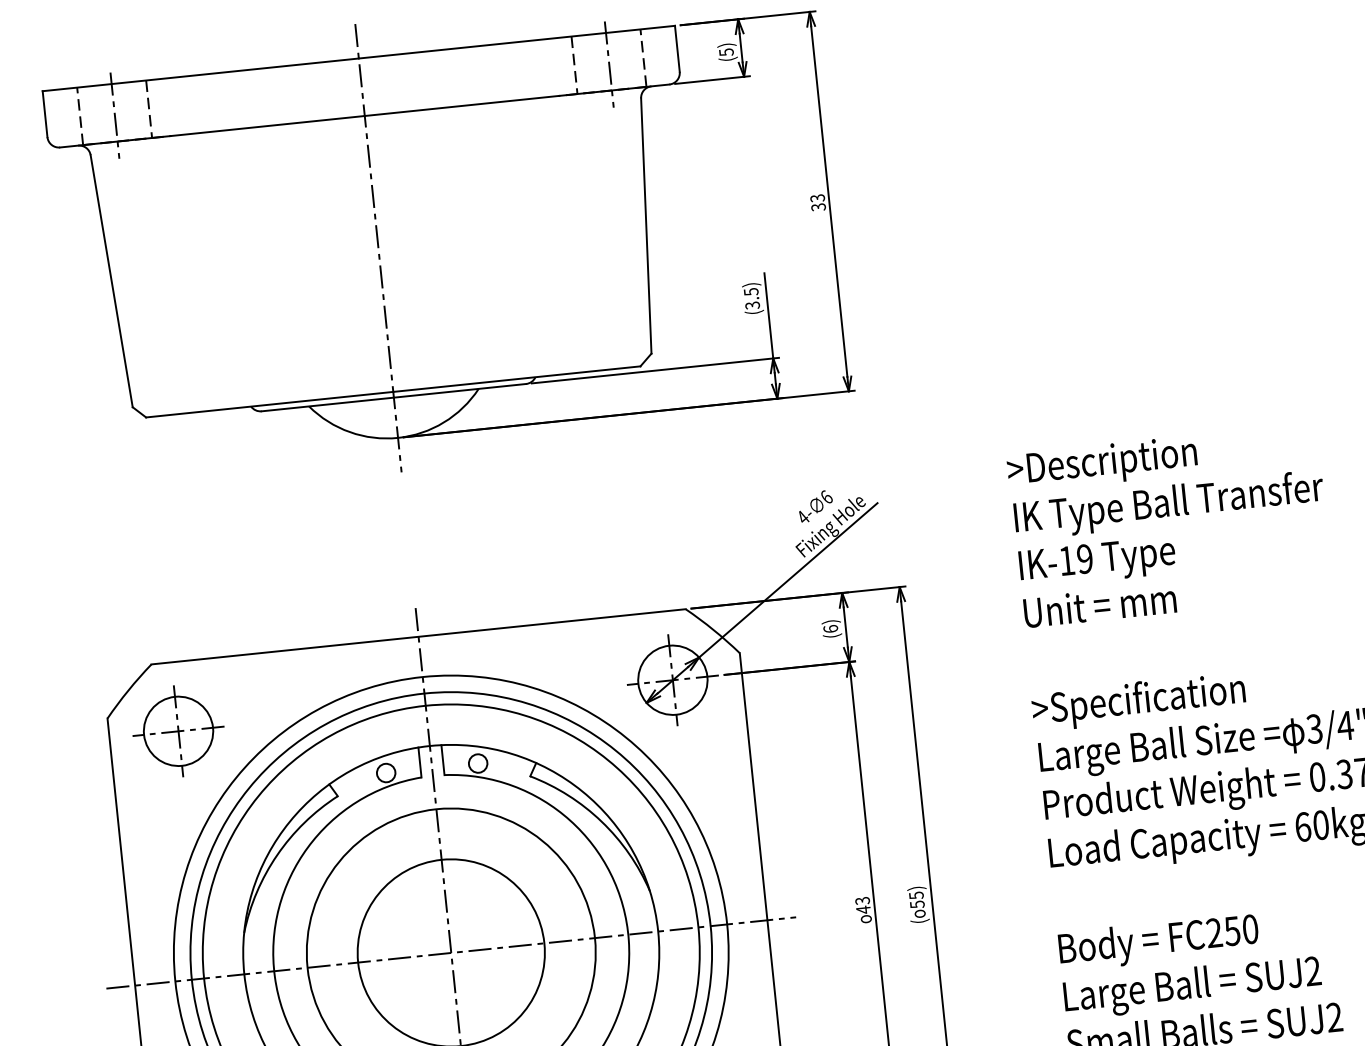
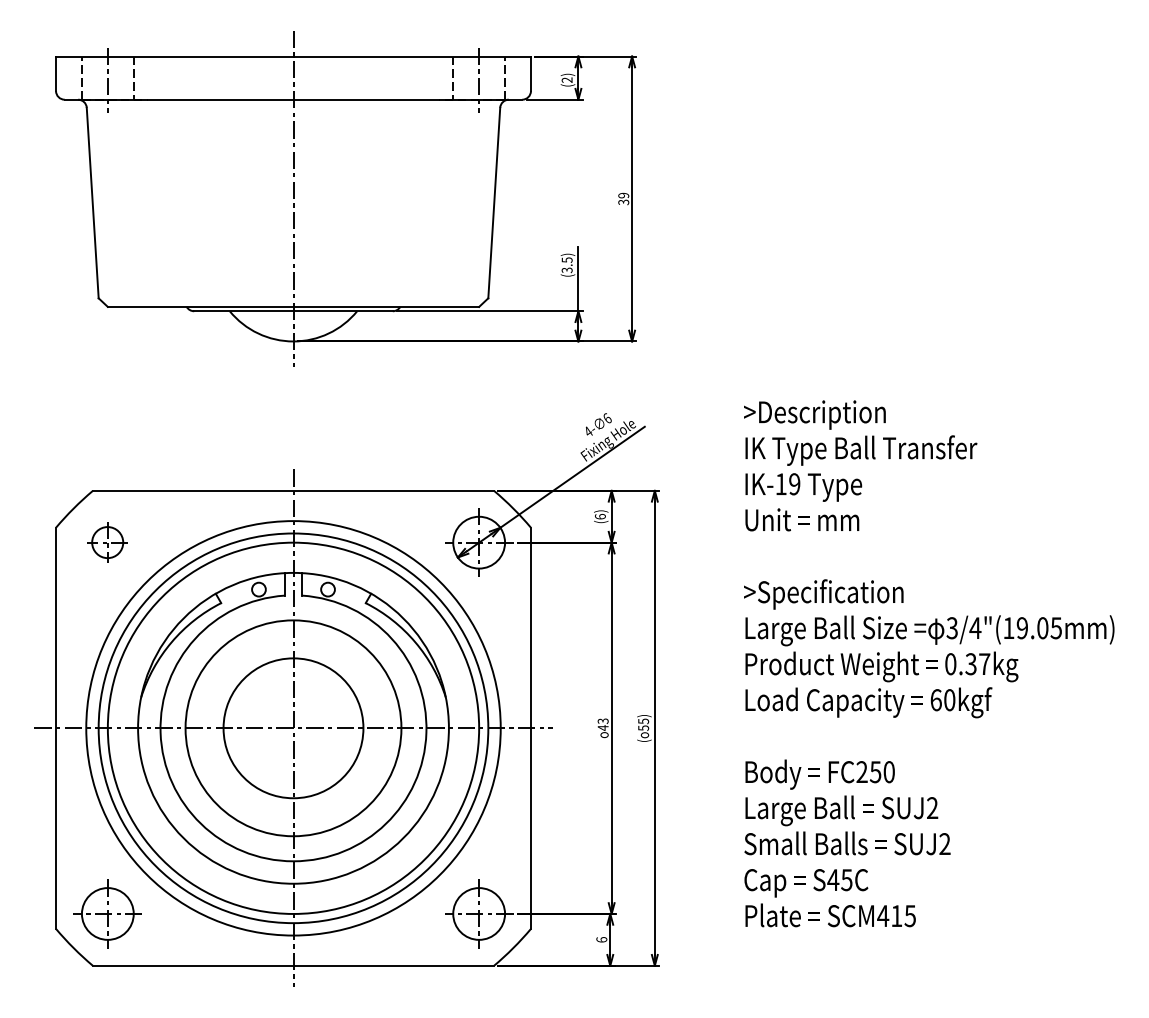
text: (725, 51) -> (566, 79), (5) -> (2)
text: (817, 198) -> (623, 195), 33 -> 39
part: (178, 731) -> (107, 542), size x0.6

